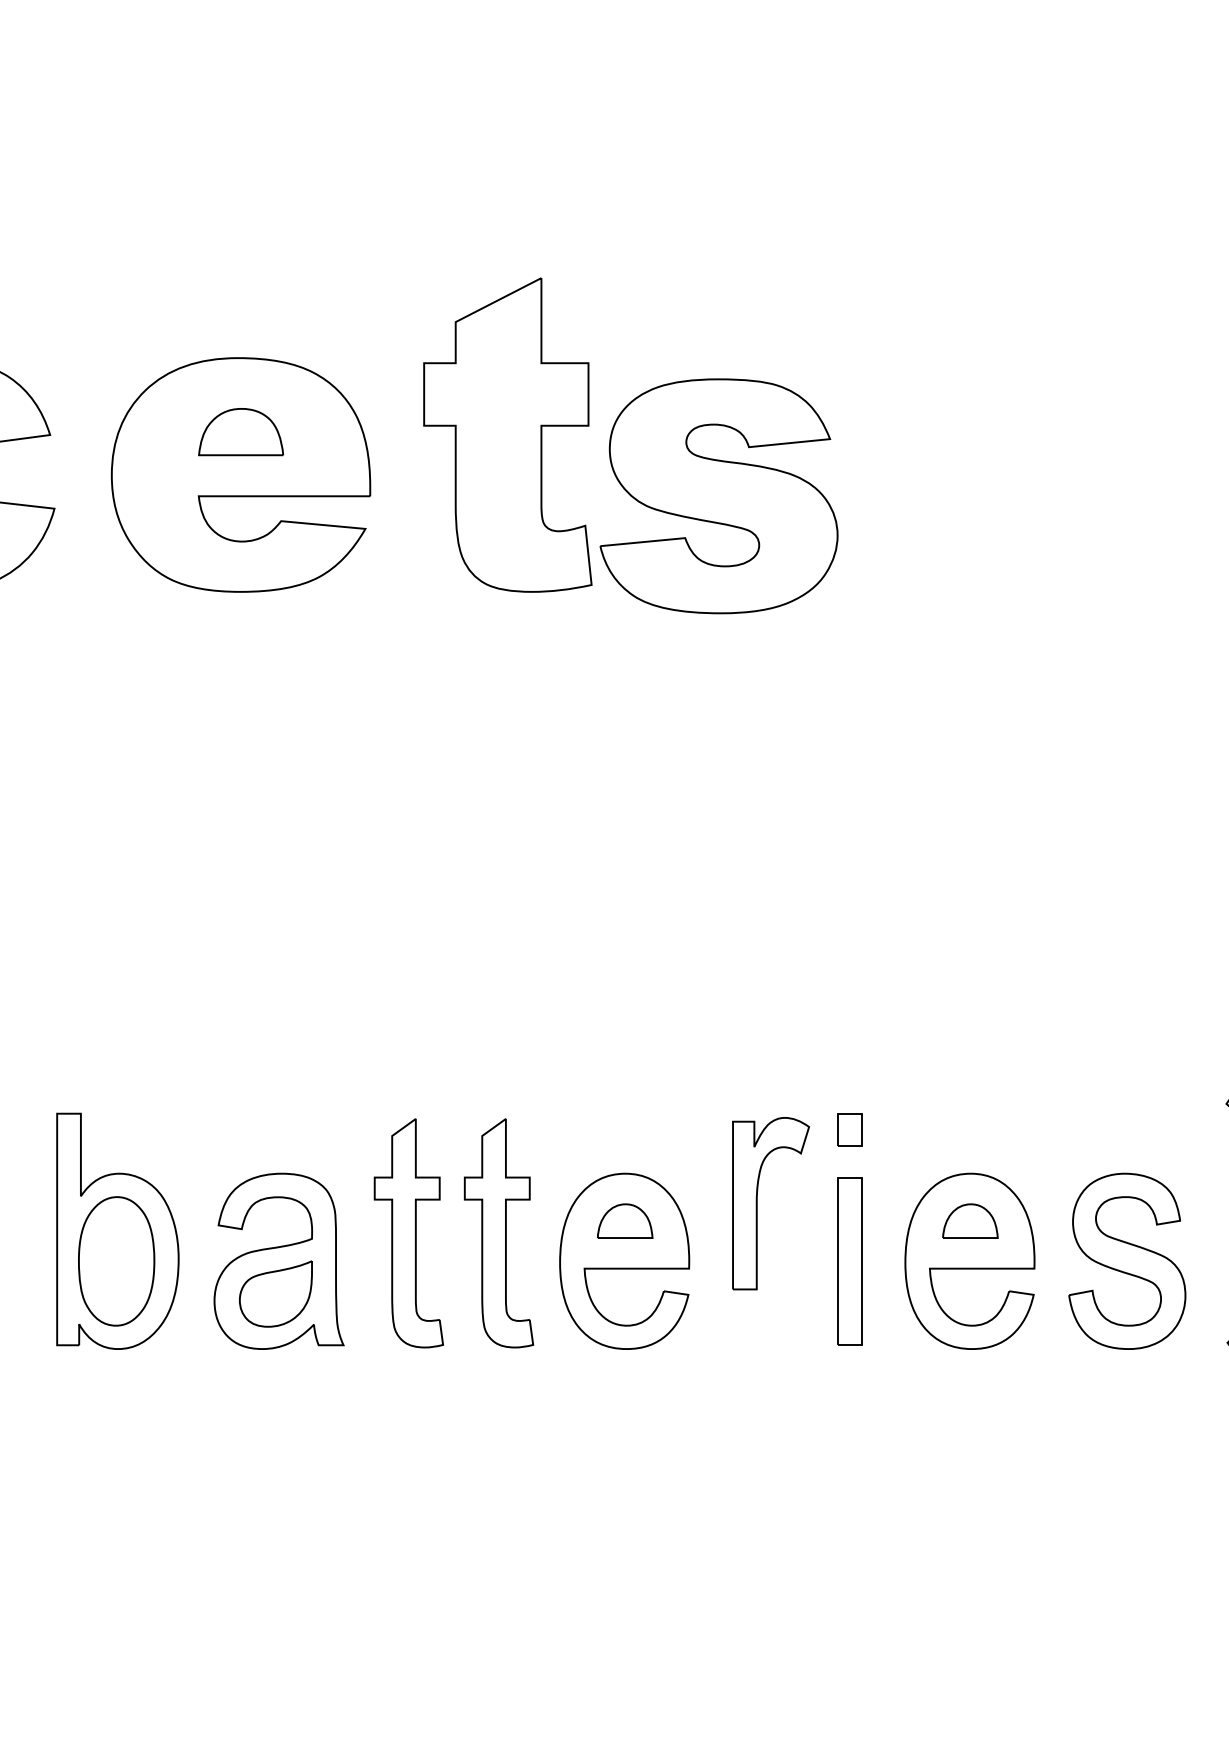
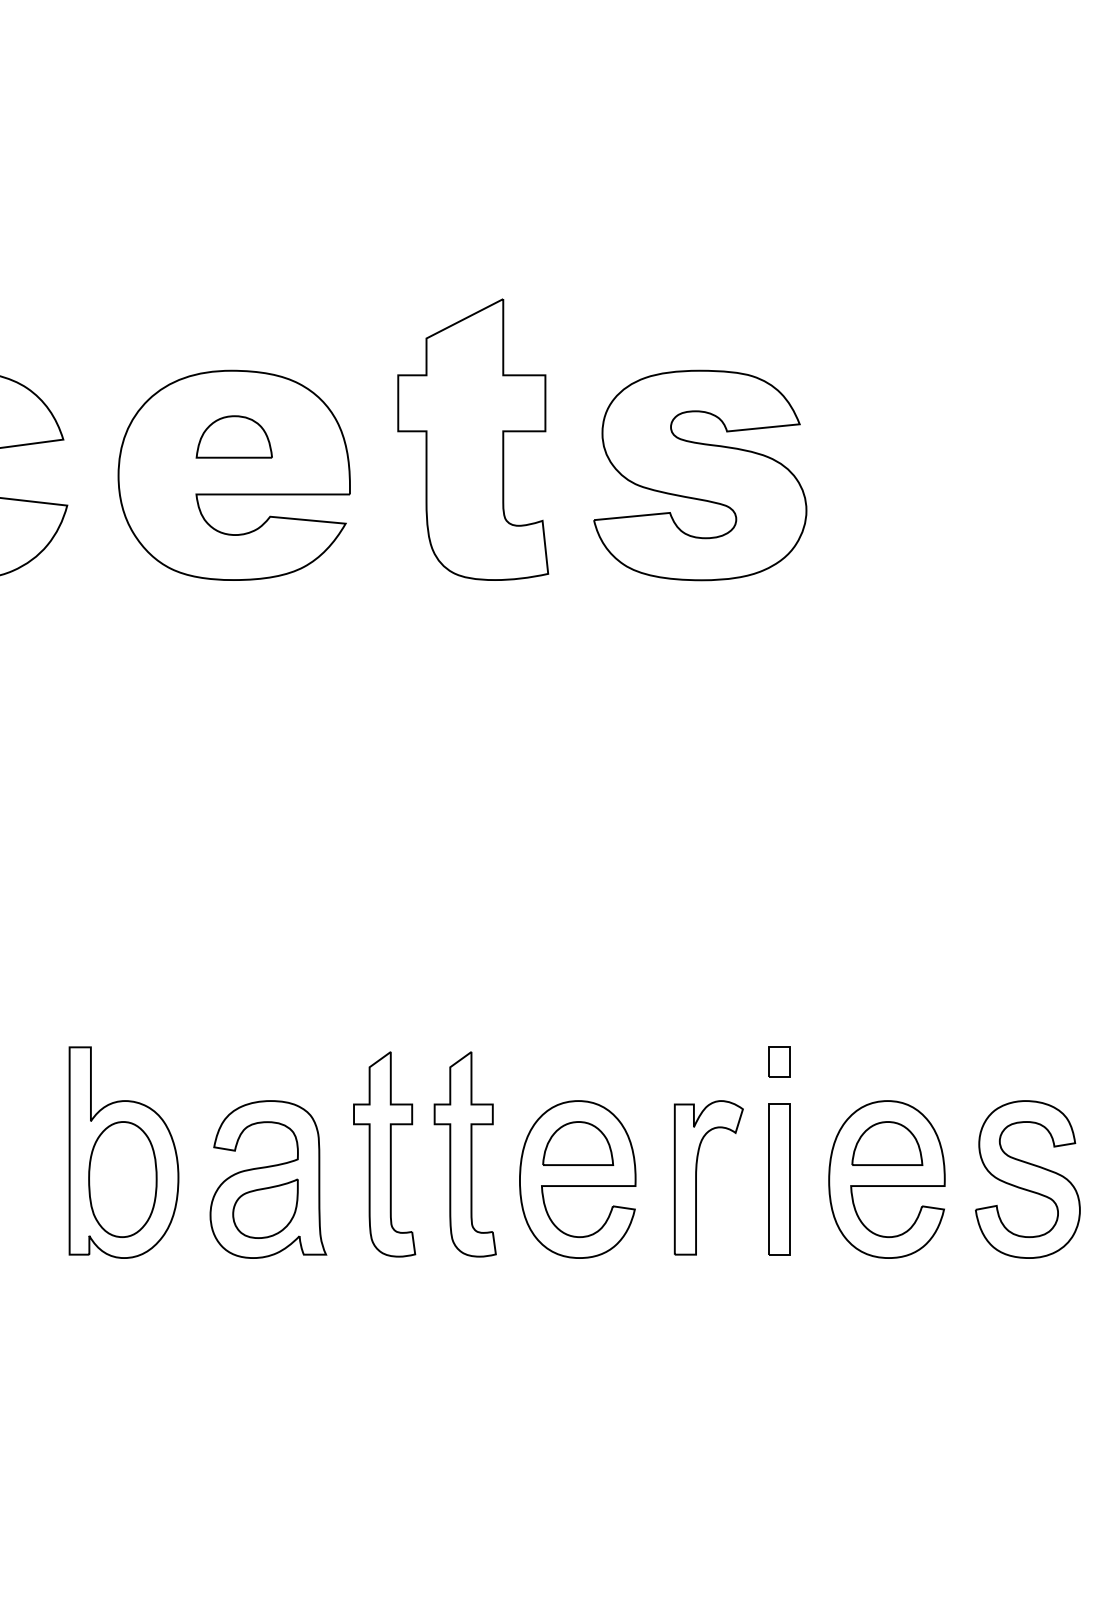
part: (719, 496) -> (700, 475), moved
part: (757, 1203) -> (696, 1177), moved
part: (625, 1221) -> (578, 1143), size x1.43
part: (970, 1221) -> (887, 1143), size x1.43

